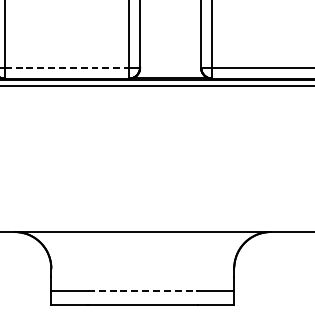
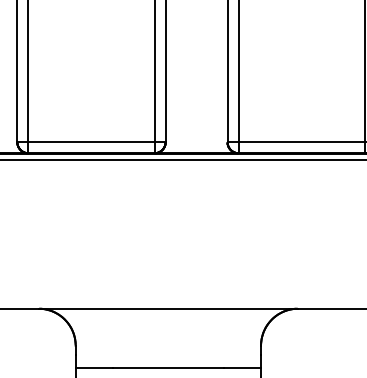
line: (67, 67) -> (92, 142), dashed -> solid
line: (142, 291) -> (168, 368), dashed -> solid

